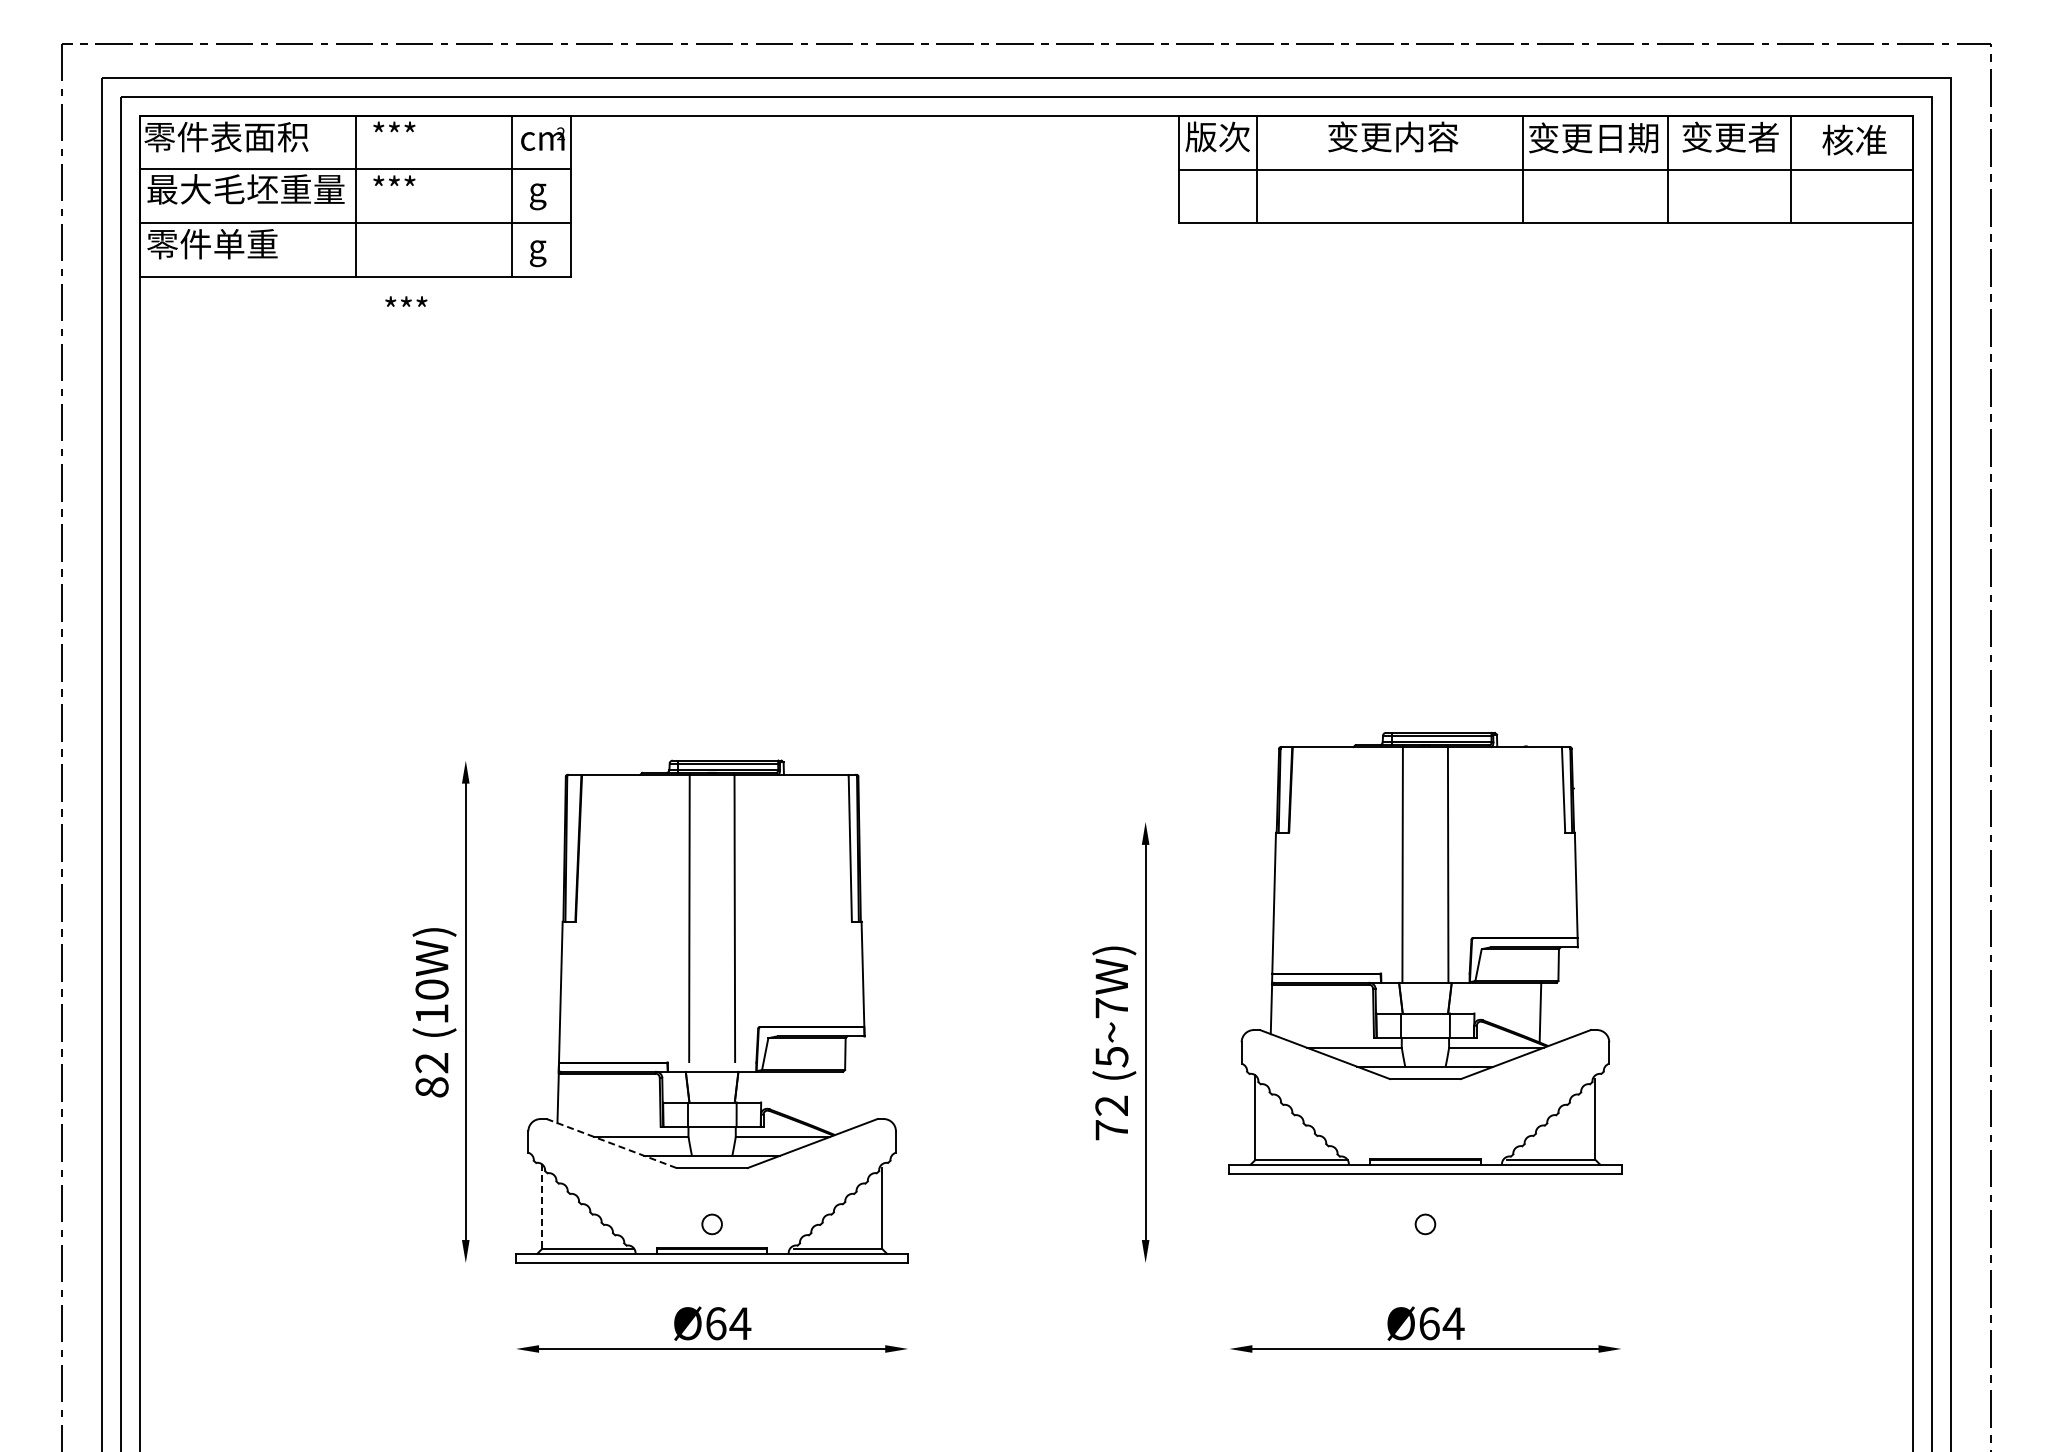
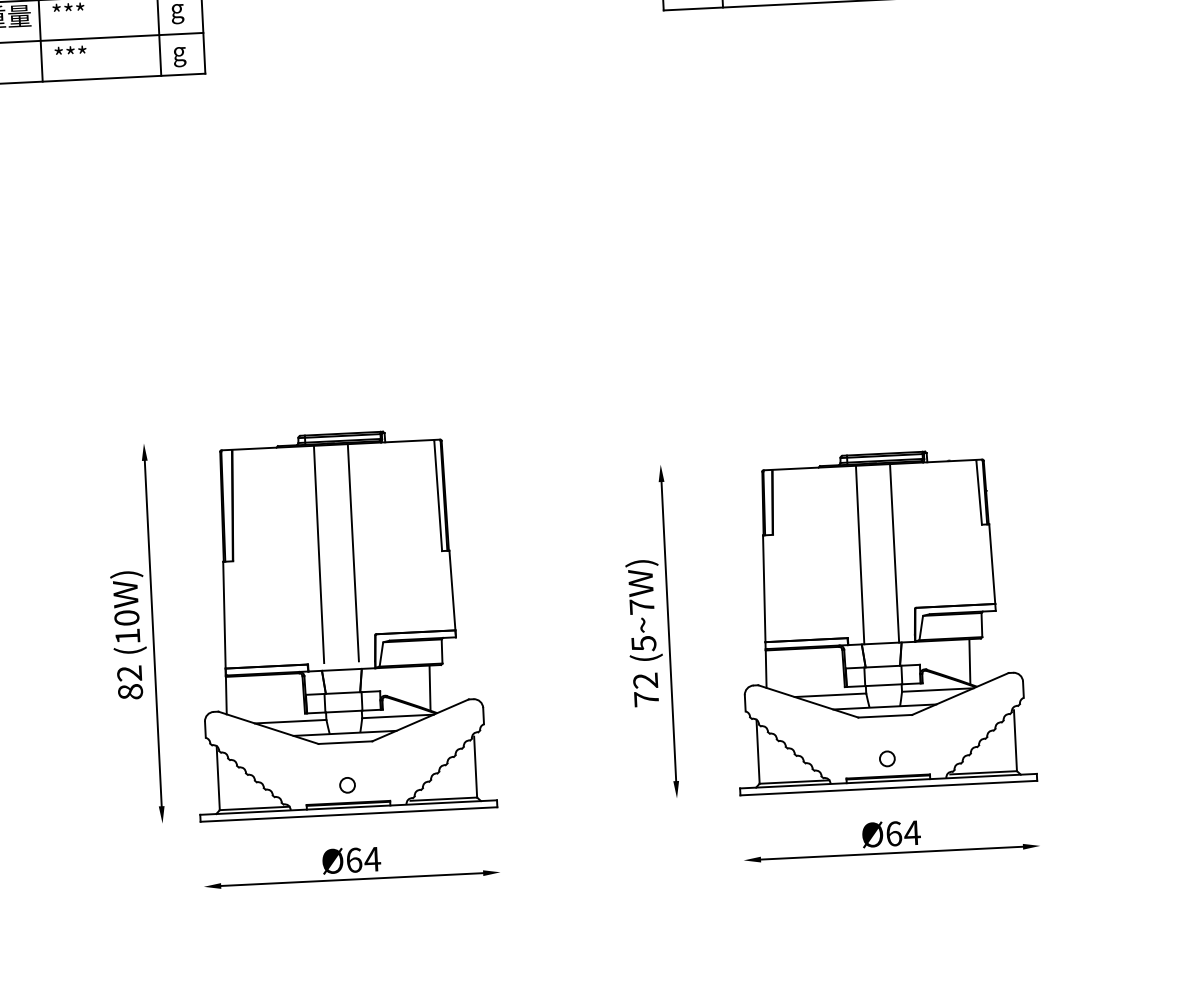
text: (406, 301) -> (70, 50), moved
part: (1425, 952) -> (880, 620), moved
line: (826, 1101) -> (429, 688), added
line: (611, 1143) -> (268, 727), dashed -> solid
line: (542, 1207) -> (218, 778), dashed -> solid

